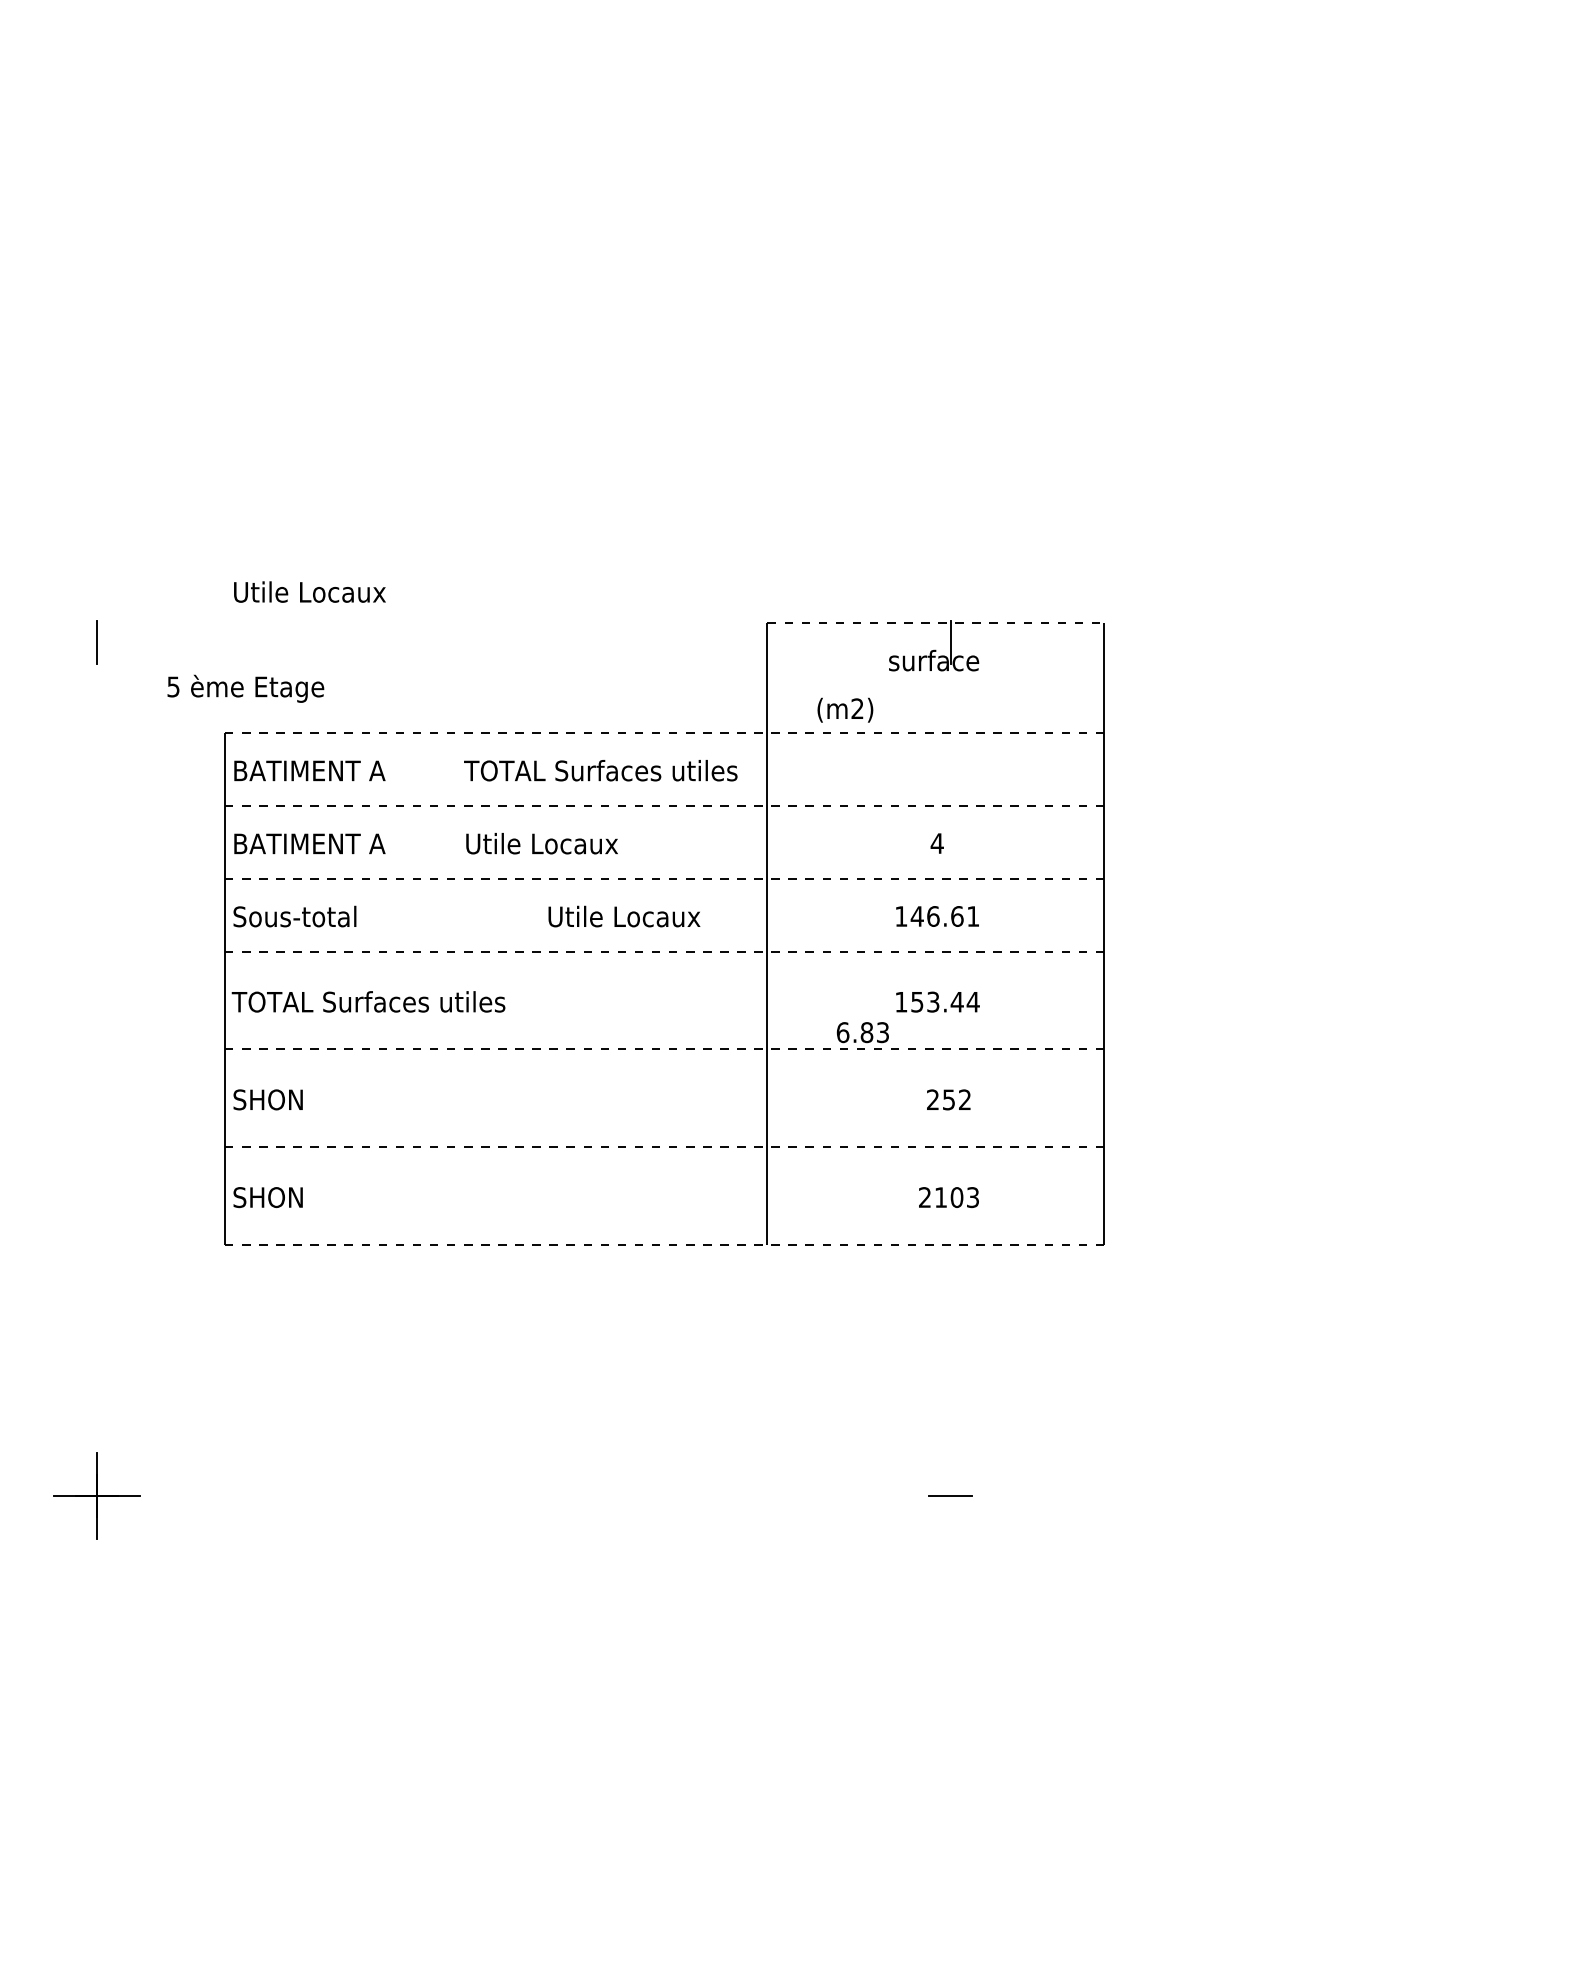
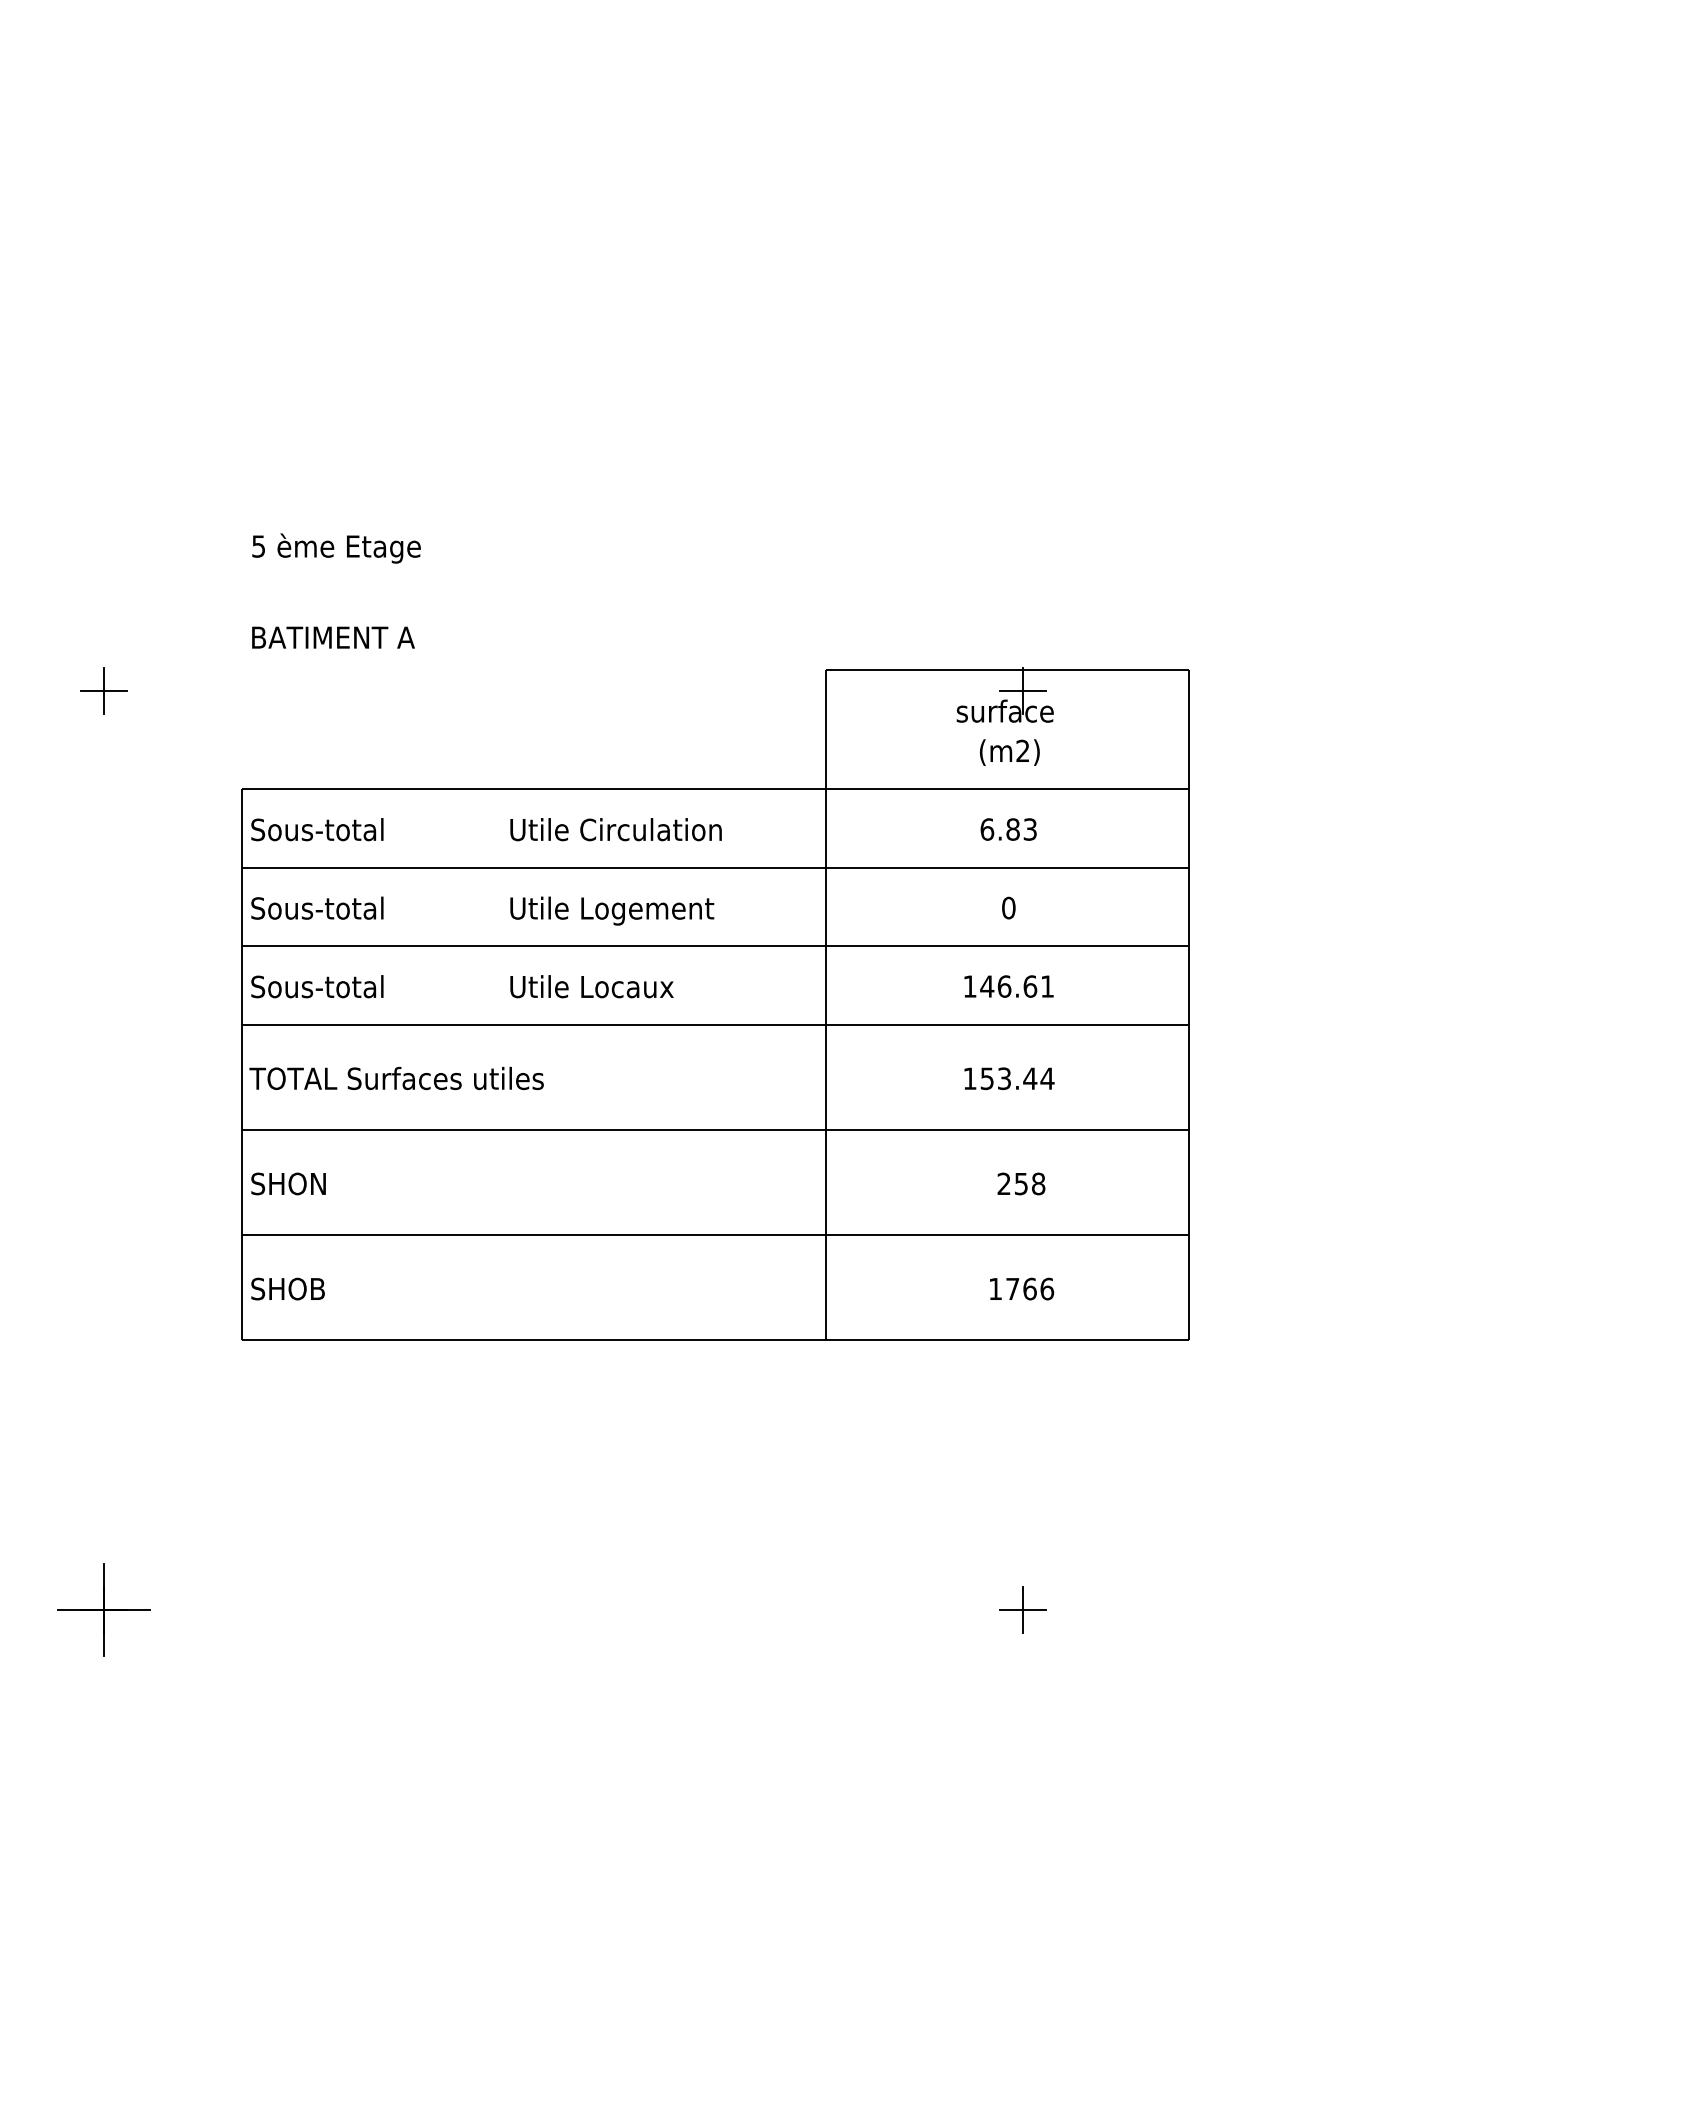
text: (309, 591) -> (333, 636), Utile Locaux -> BATIMENT A
line: (936, 622) -> (1007, 670), dashed -> solid
line: (97, 642) -> (104, 691), added
line: (950, 642) -> (1023, 691), added
text: (245, 688) -> (336, 548), moved
text: (845, 710) -> (1009, 752), moved
line: (664, 733) -> (715, 789), dashed -> solid
text: (308, 770) -> (332, 829), BATIMENT A -> Sous-total
text: (600, 770) -> (646, 829), TOTAL Surfaces utiles -> Utile Circulation
line: (664, 805) -> (715, 867), dashed -> solid
text: (308, 843) -> (332, 907), BATIMENT A -> Sous-total
text: (937, 843) -> (1008, 907), 4 -> 0
text: (564, 845) -> (607, 910), Utile Locaux -> Utile Logement
line: (664, 879) -> (715, 946), dashed -> solid
text: (623, 916) -> (591, 986), moved
line: (664, 951) -> (715, 1024), dashed -> solid
text: (862, 1032) -> (1008, 829), moved
line: (664, 1049) -> (715, 1129), dashed -> solid
text: (964, 1099) -> (1038, 1183), 252 -> 258
line: (664, 1146) -> (715, 1234), dashed -> solid
text: (296, 1197) -> (319, 1288), SHON -> SHOB
text: (949, 1197) -> (1021, 1288), 2103 -> 1766
line: (664, 1245) -> (715, 1340), dashed -> solid
line: (950, 1496) -> (1023, 1610), added

